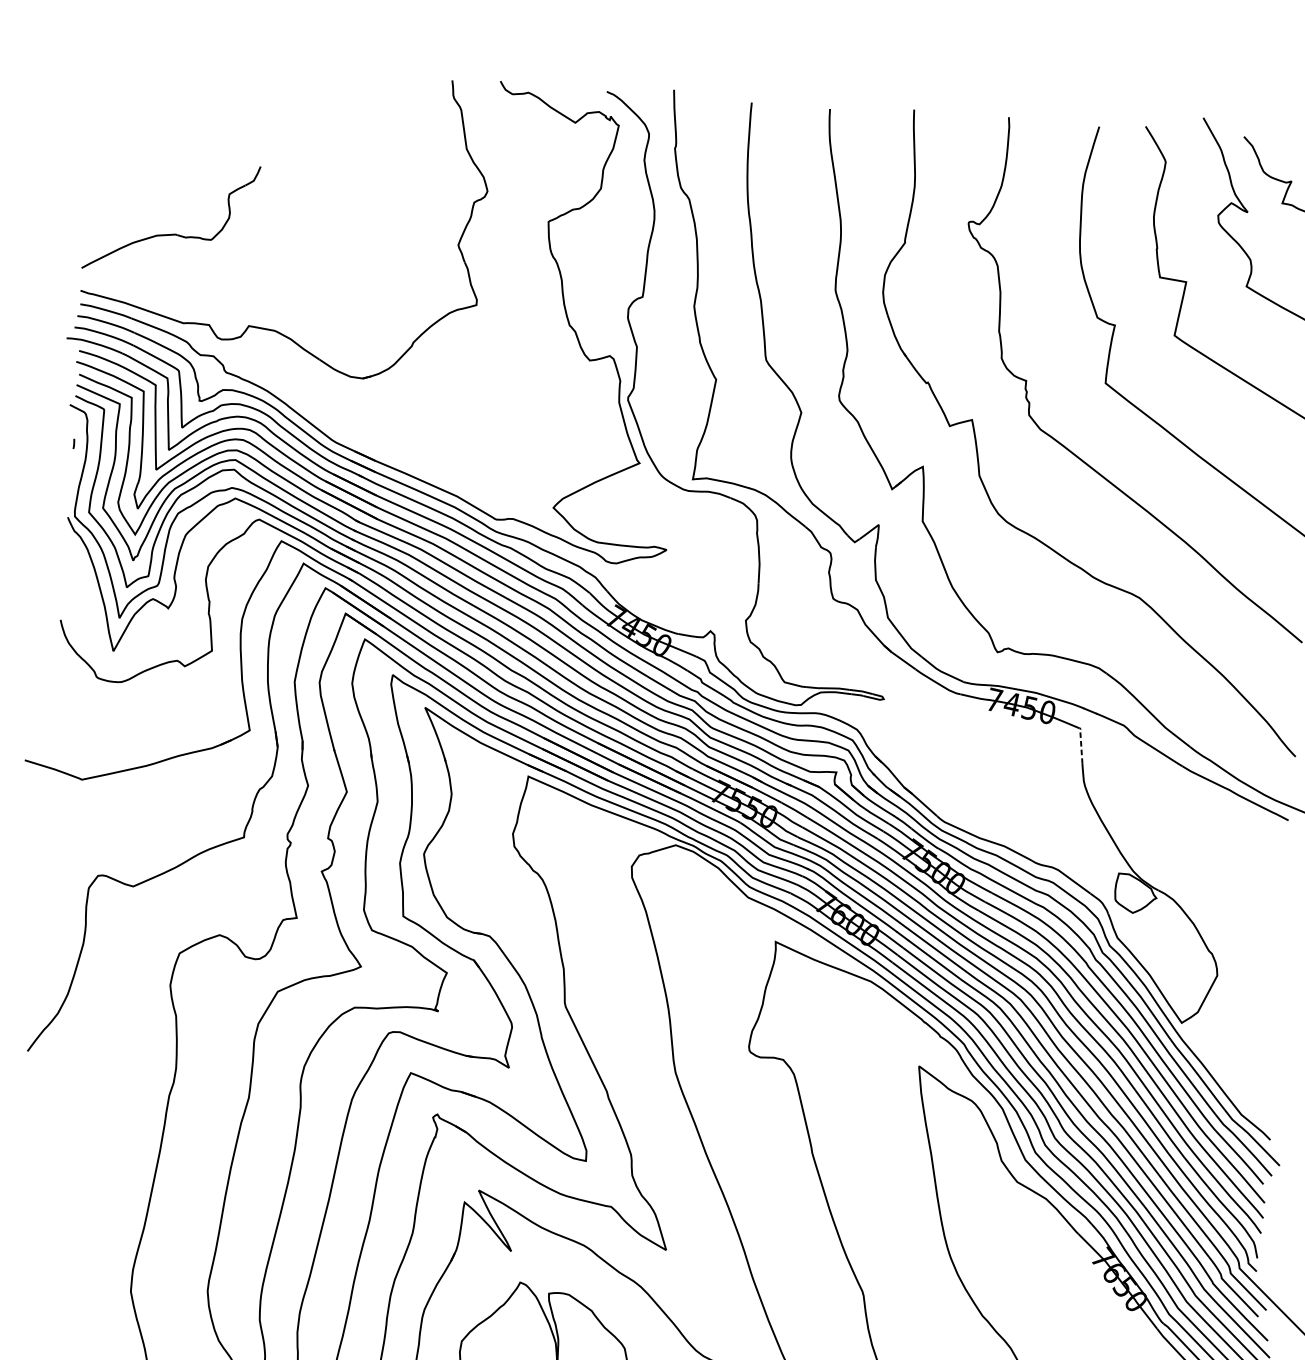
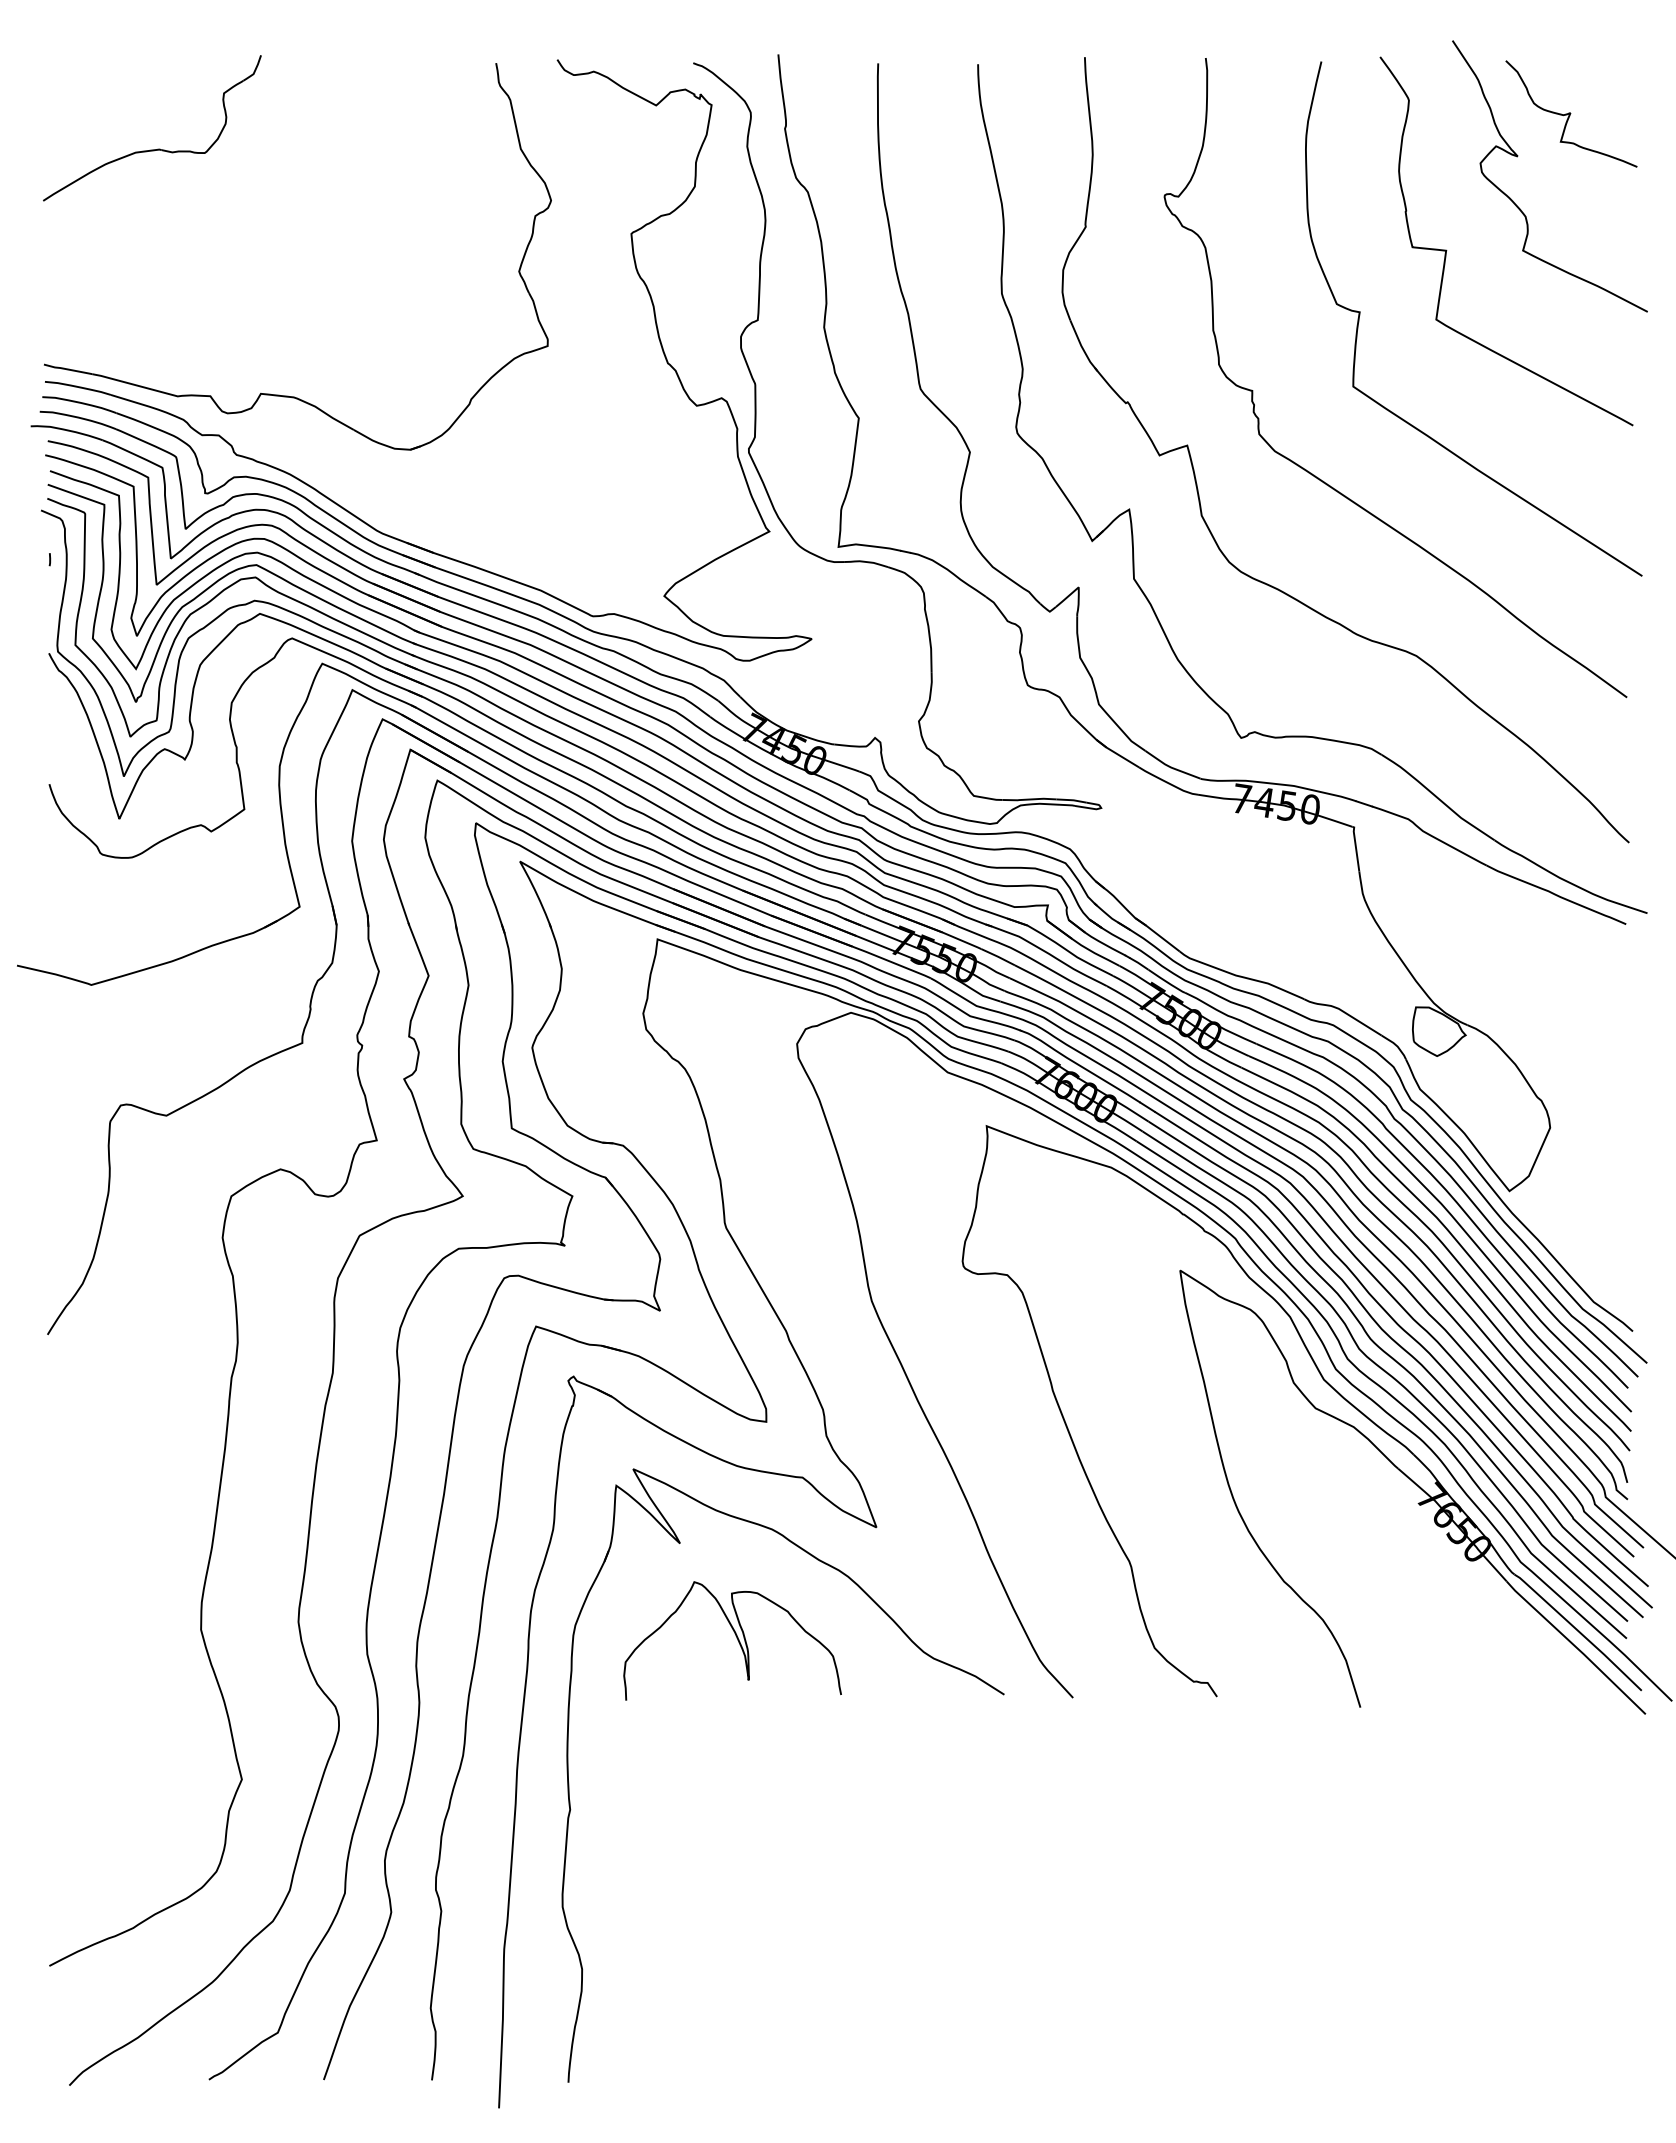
part: (174, 233) -> (157, 148), moved
line: (1080, 744) -> (1355, 847), dashed -> solid

